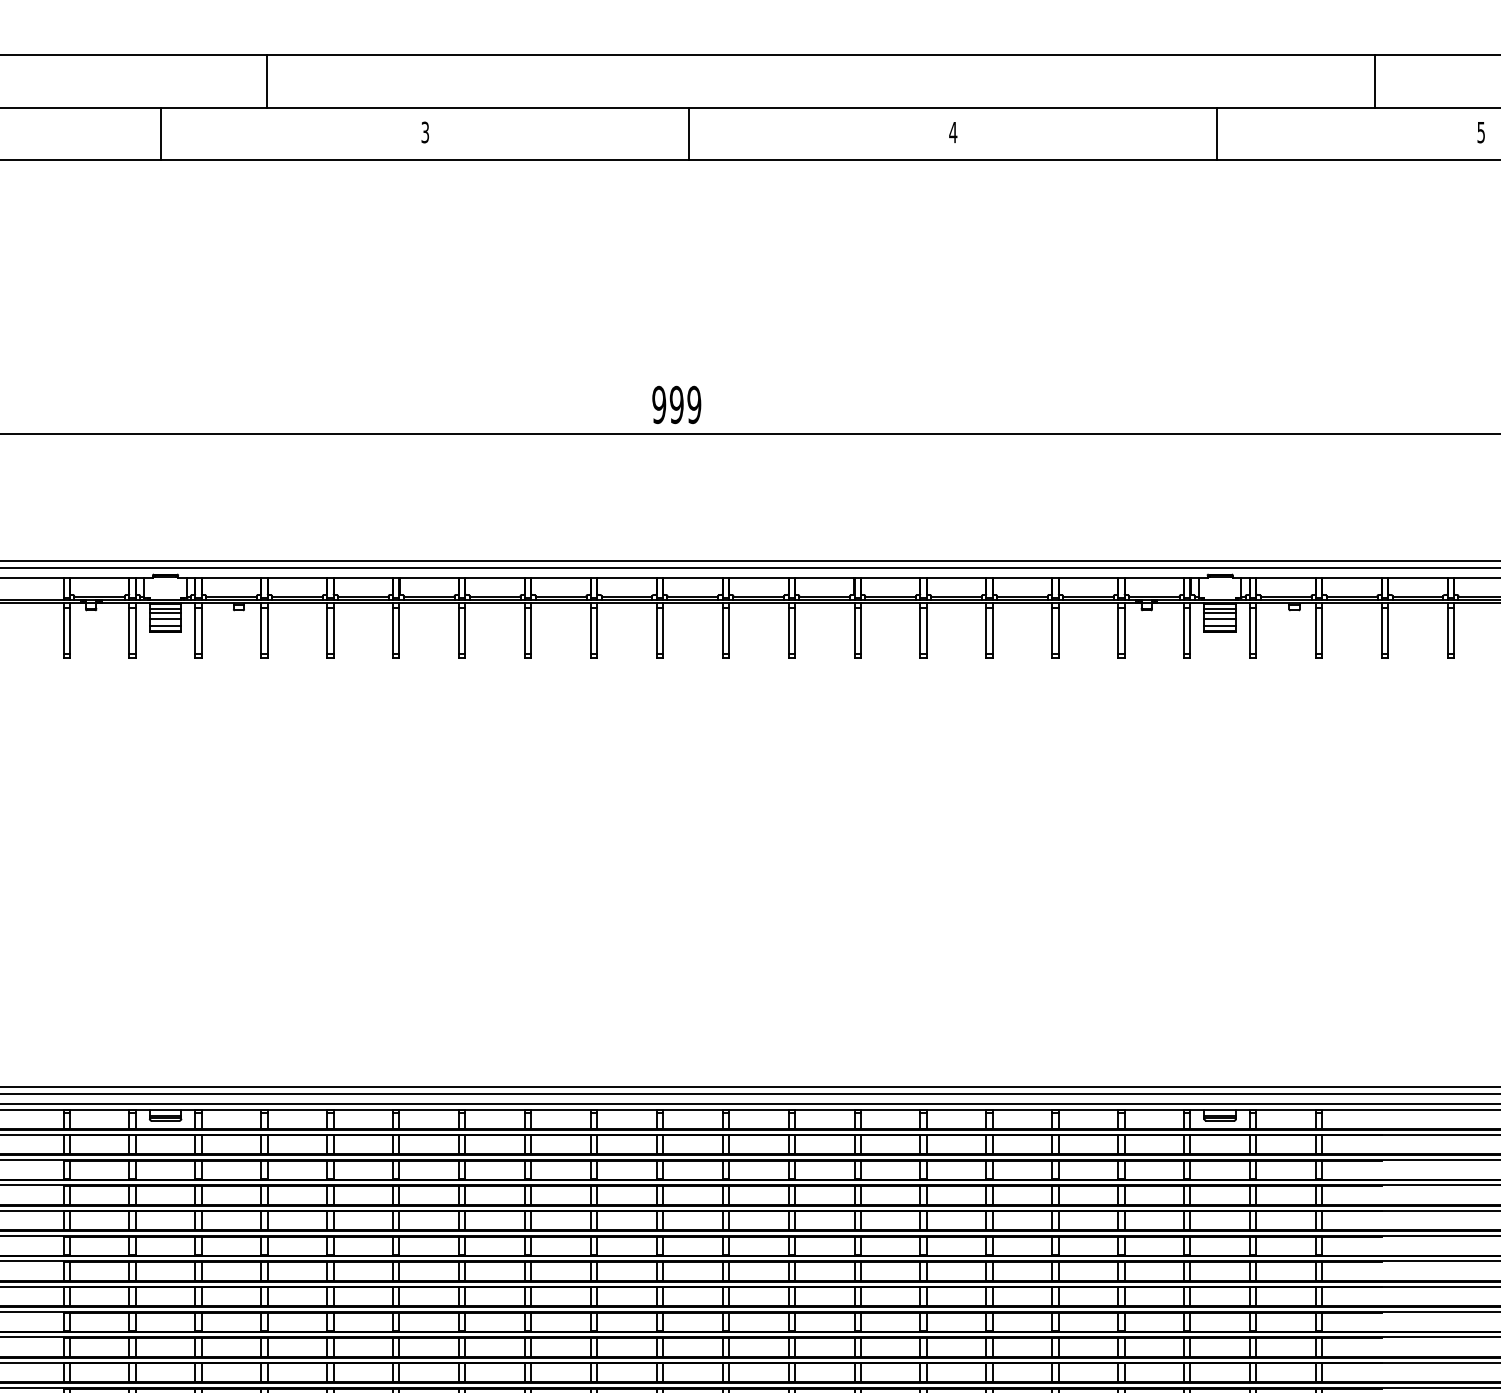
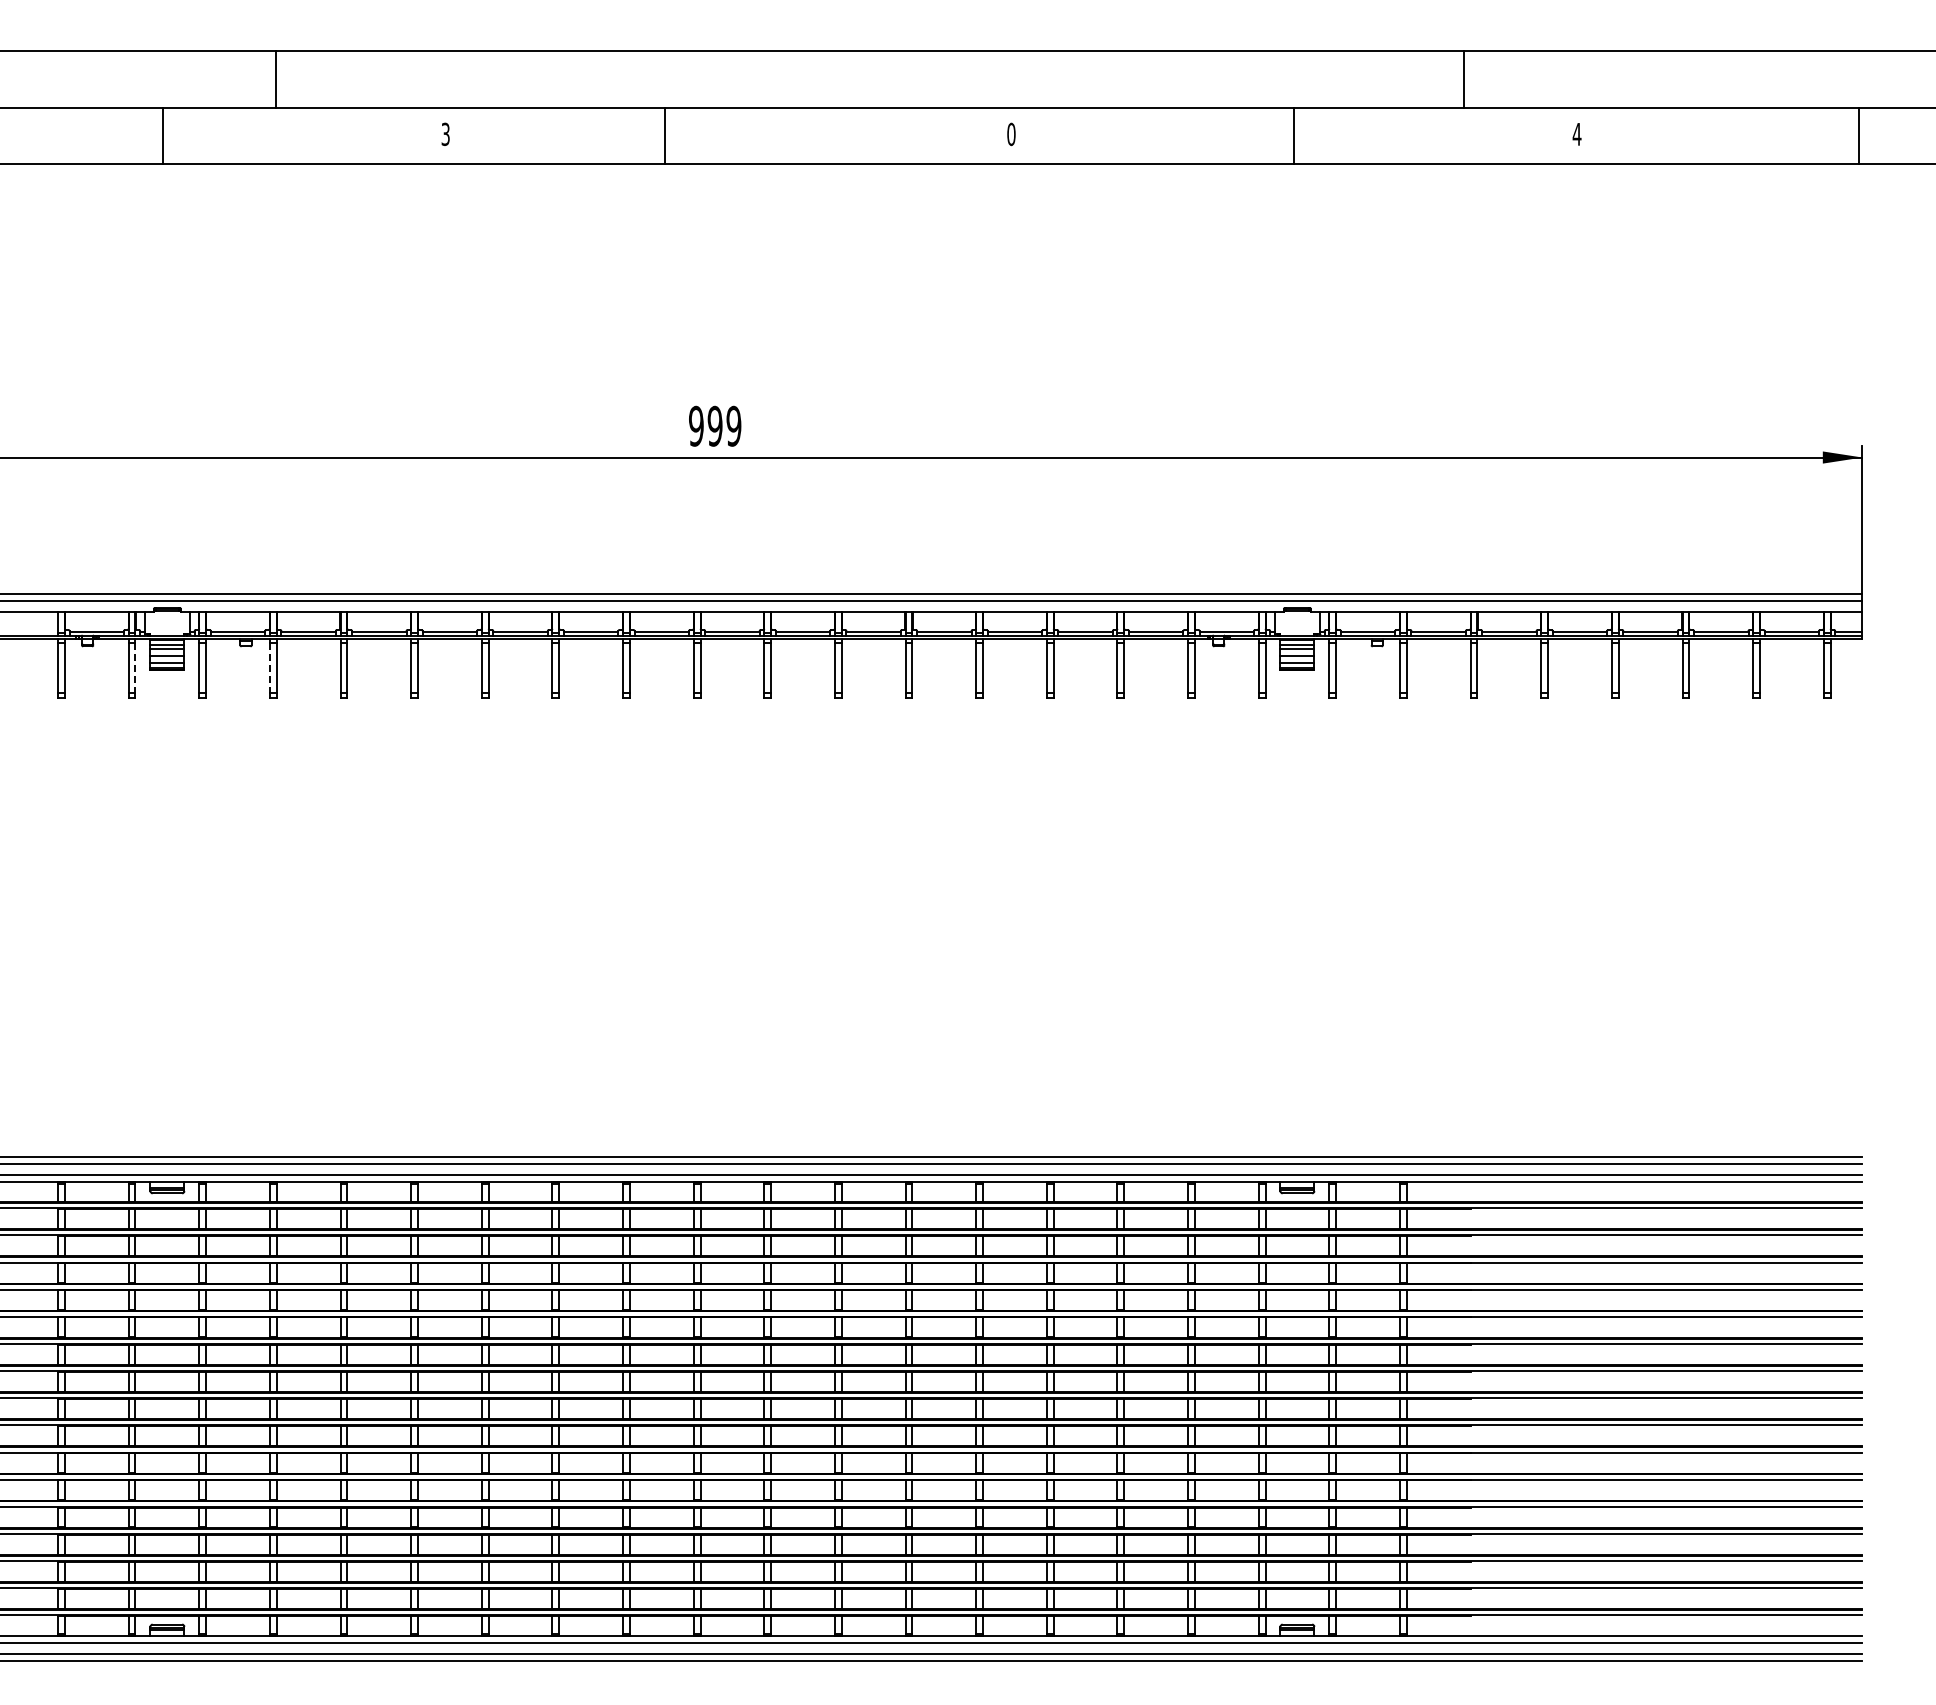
text: (953, 132) -> (1011, 134), 4 -> 0
text: (1480, 132) -> (1576, 134), 5 -> 4
line: (689, 133) -> (665, 135), moved
line: (135, 631) -> (135, 668), solid -> dashed
line: (260, 631) -> (269, 668), solid -> dashed

